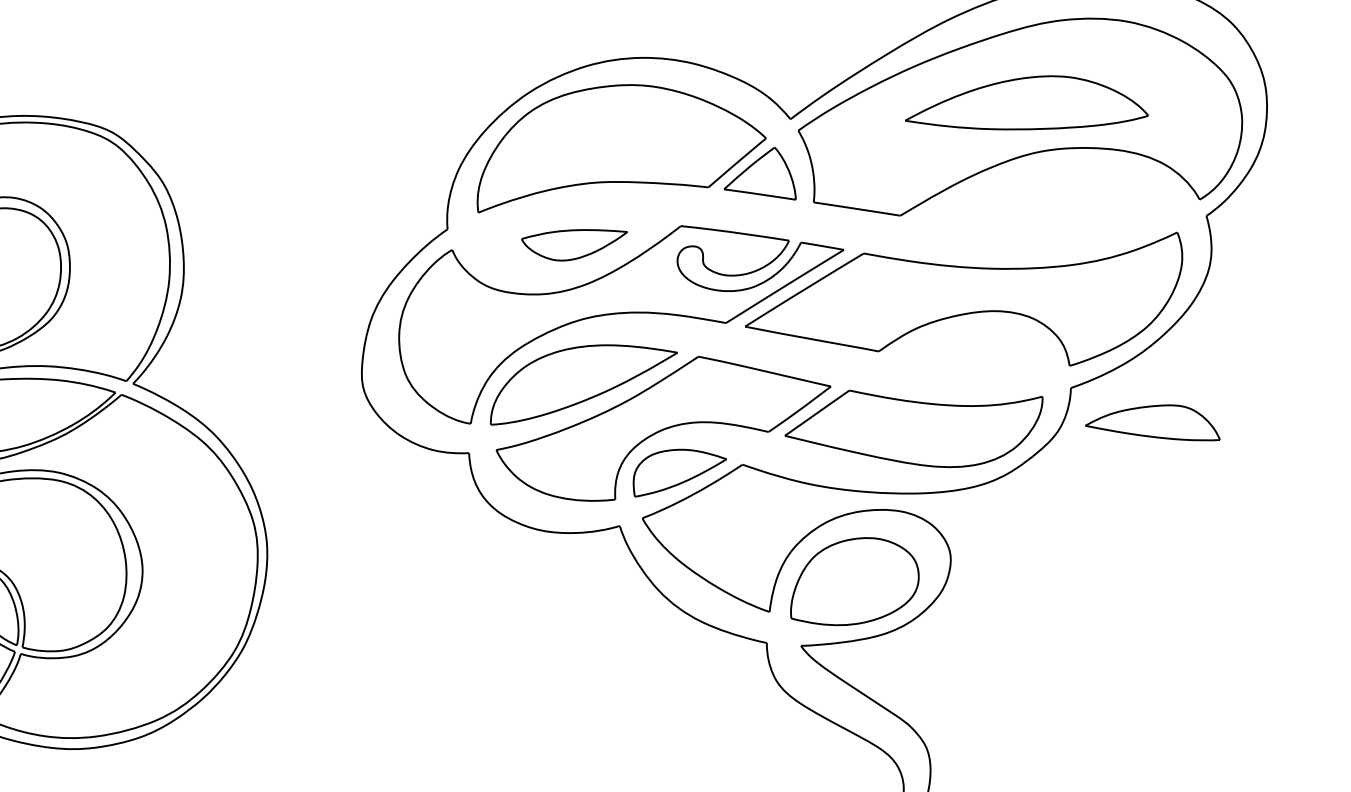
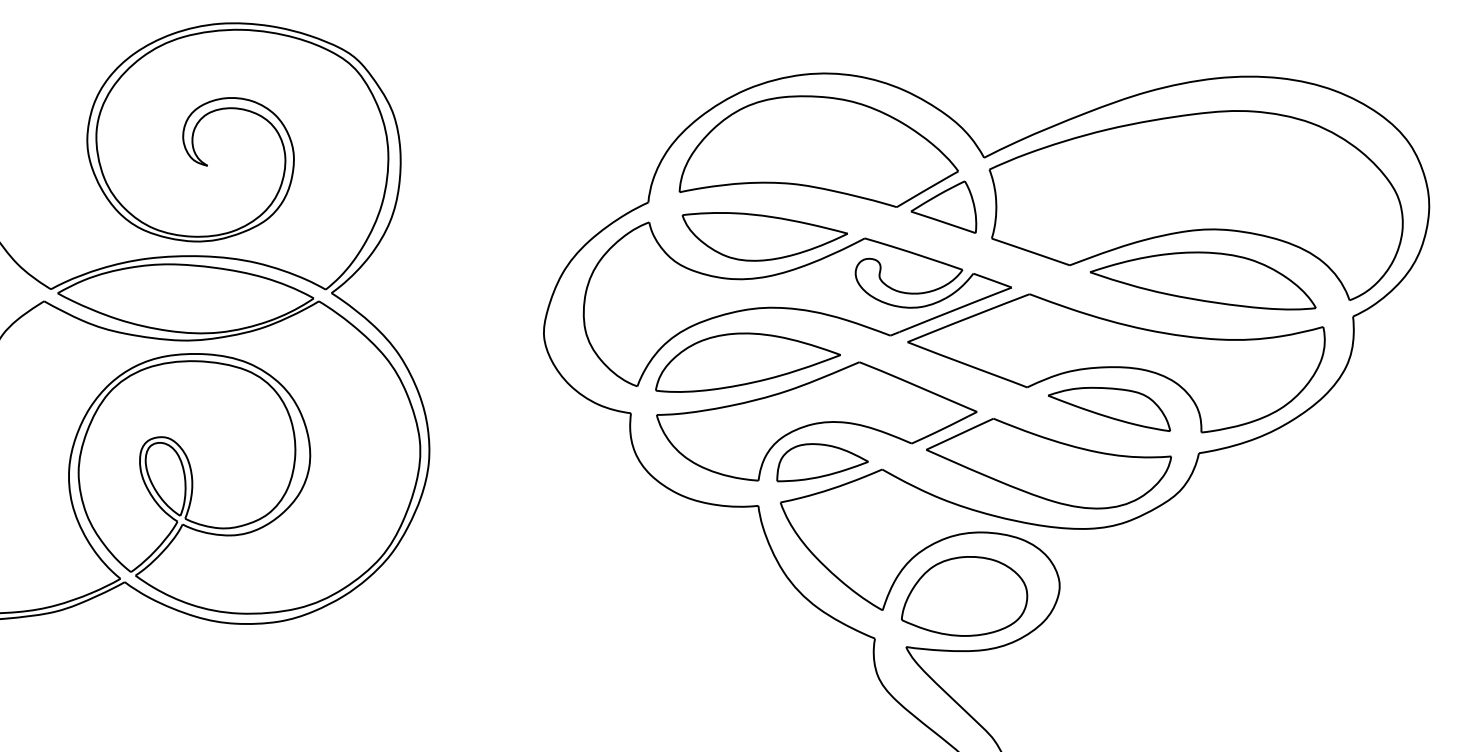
part: (1025, 108) -> (1203, 280), moved
part: (575, 243) -> (764, 236), size x1.67
part: (1152, 427) -> (1109, 408), moved

